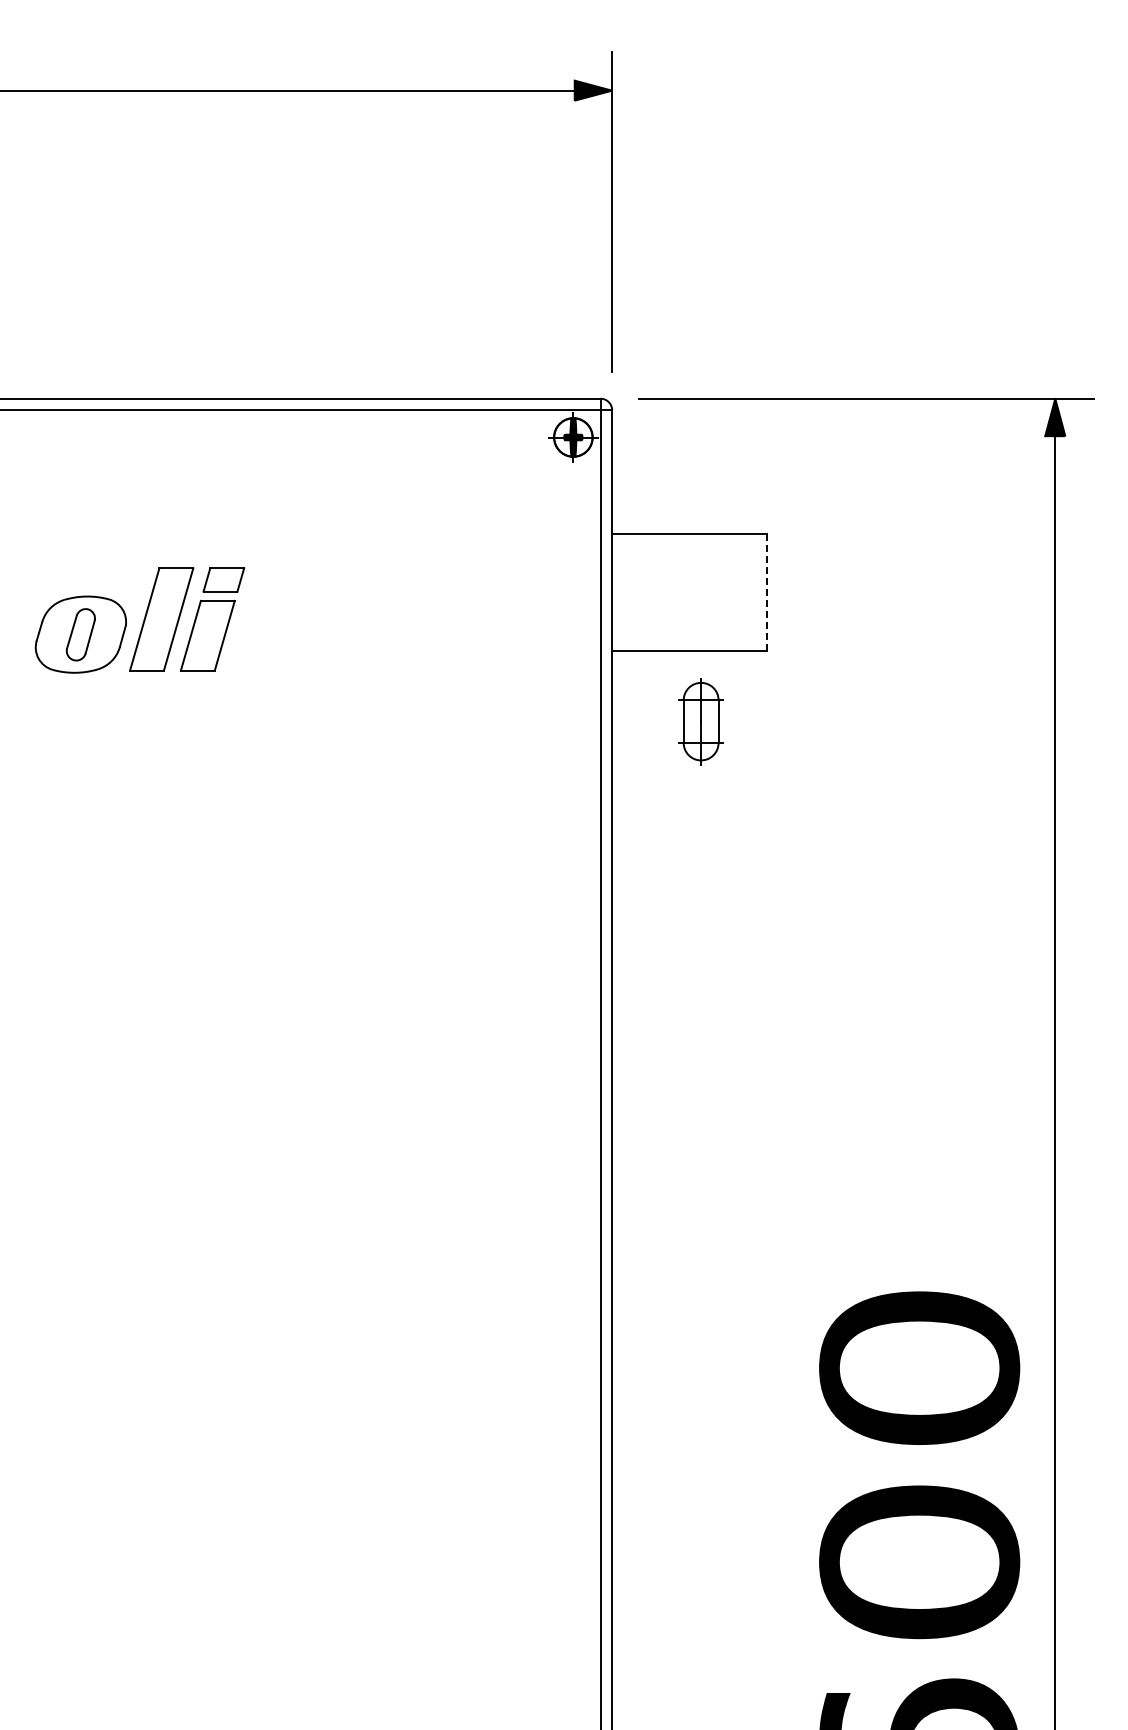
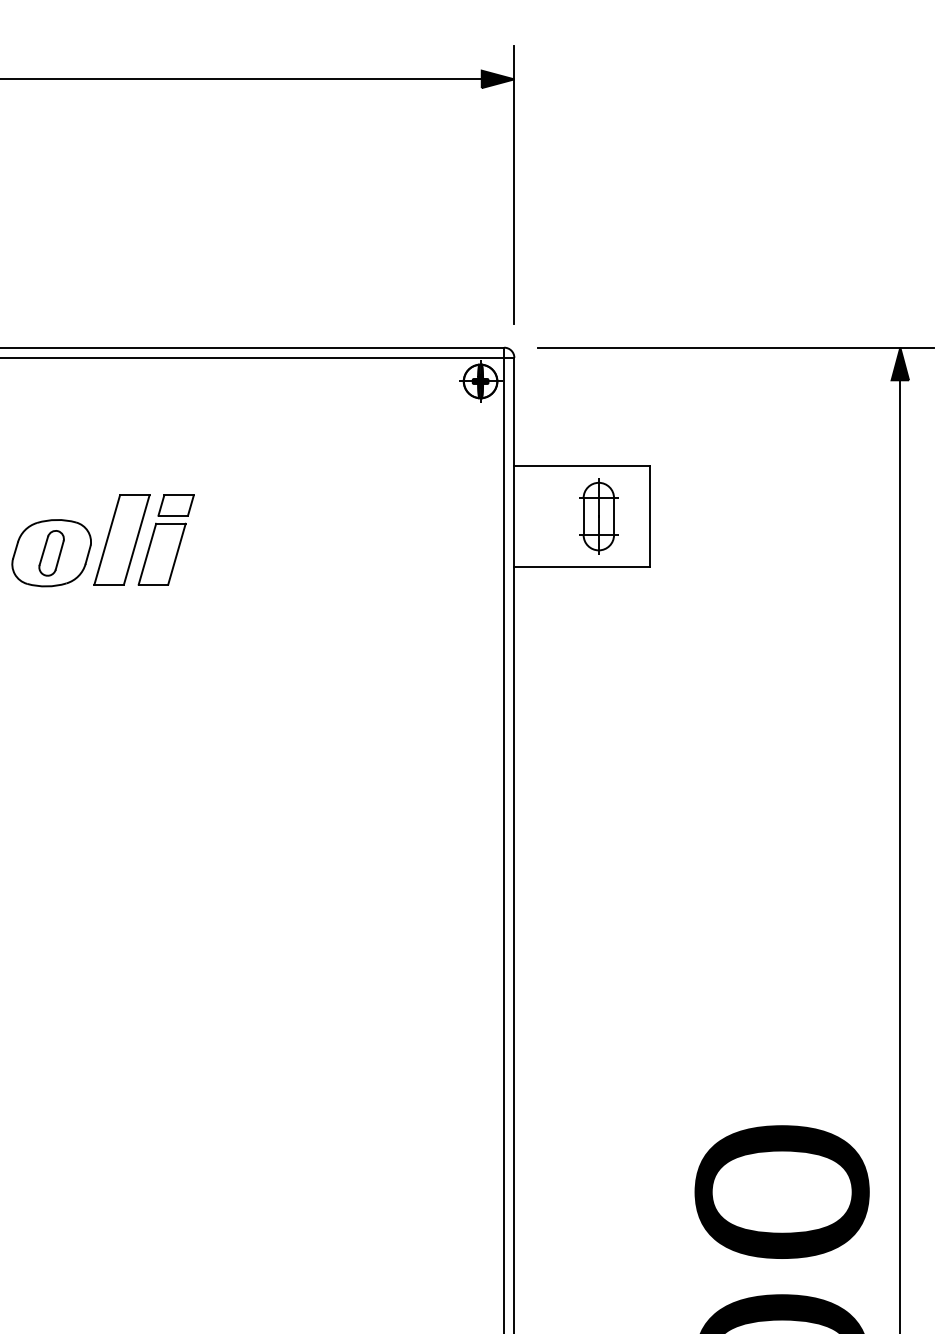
line: (767, 593) -> (649, 517), dashed -> solid
part: (700, 721) -> (598, 516), moved

